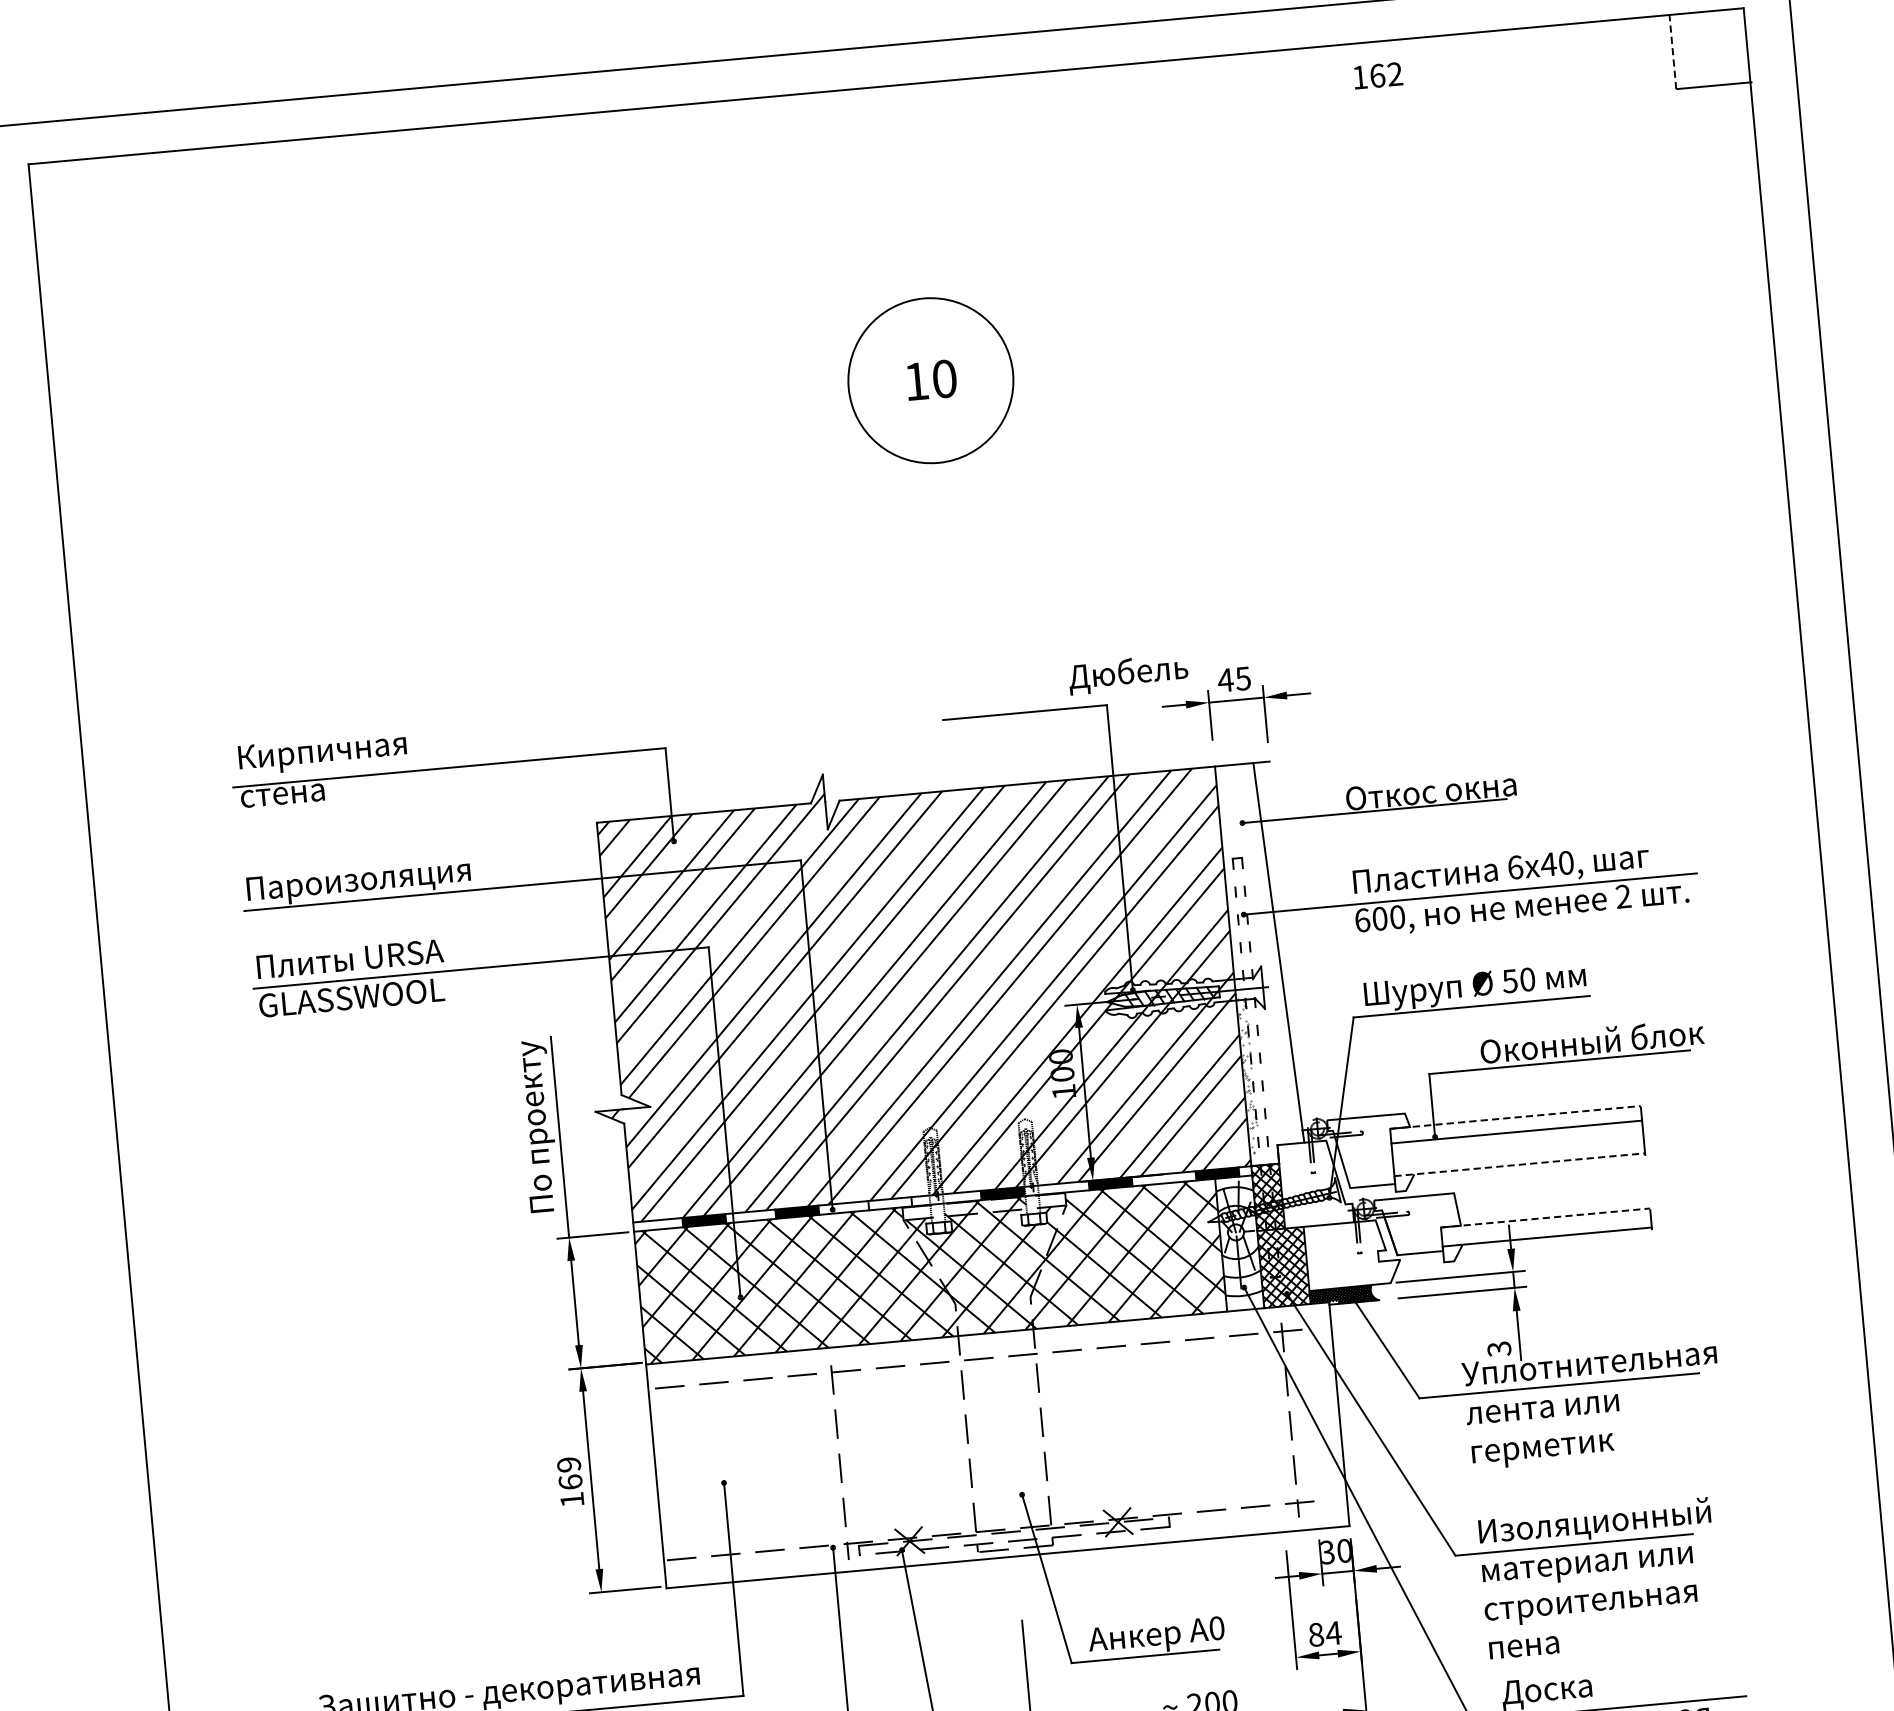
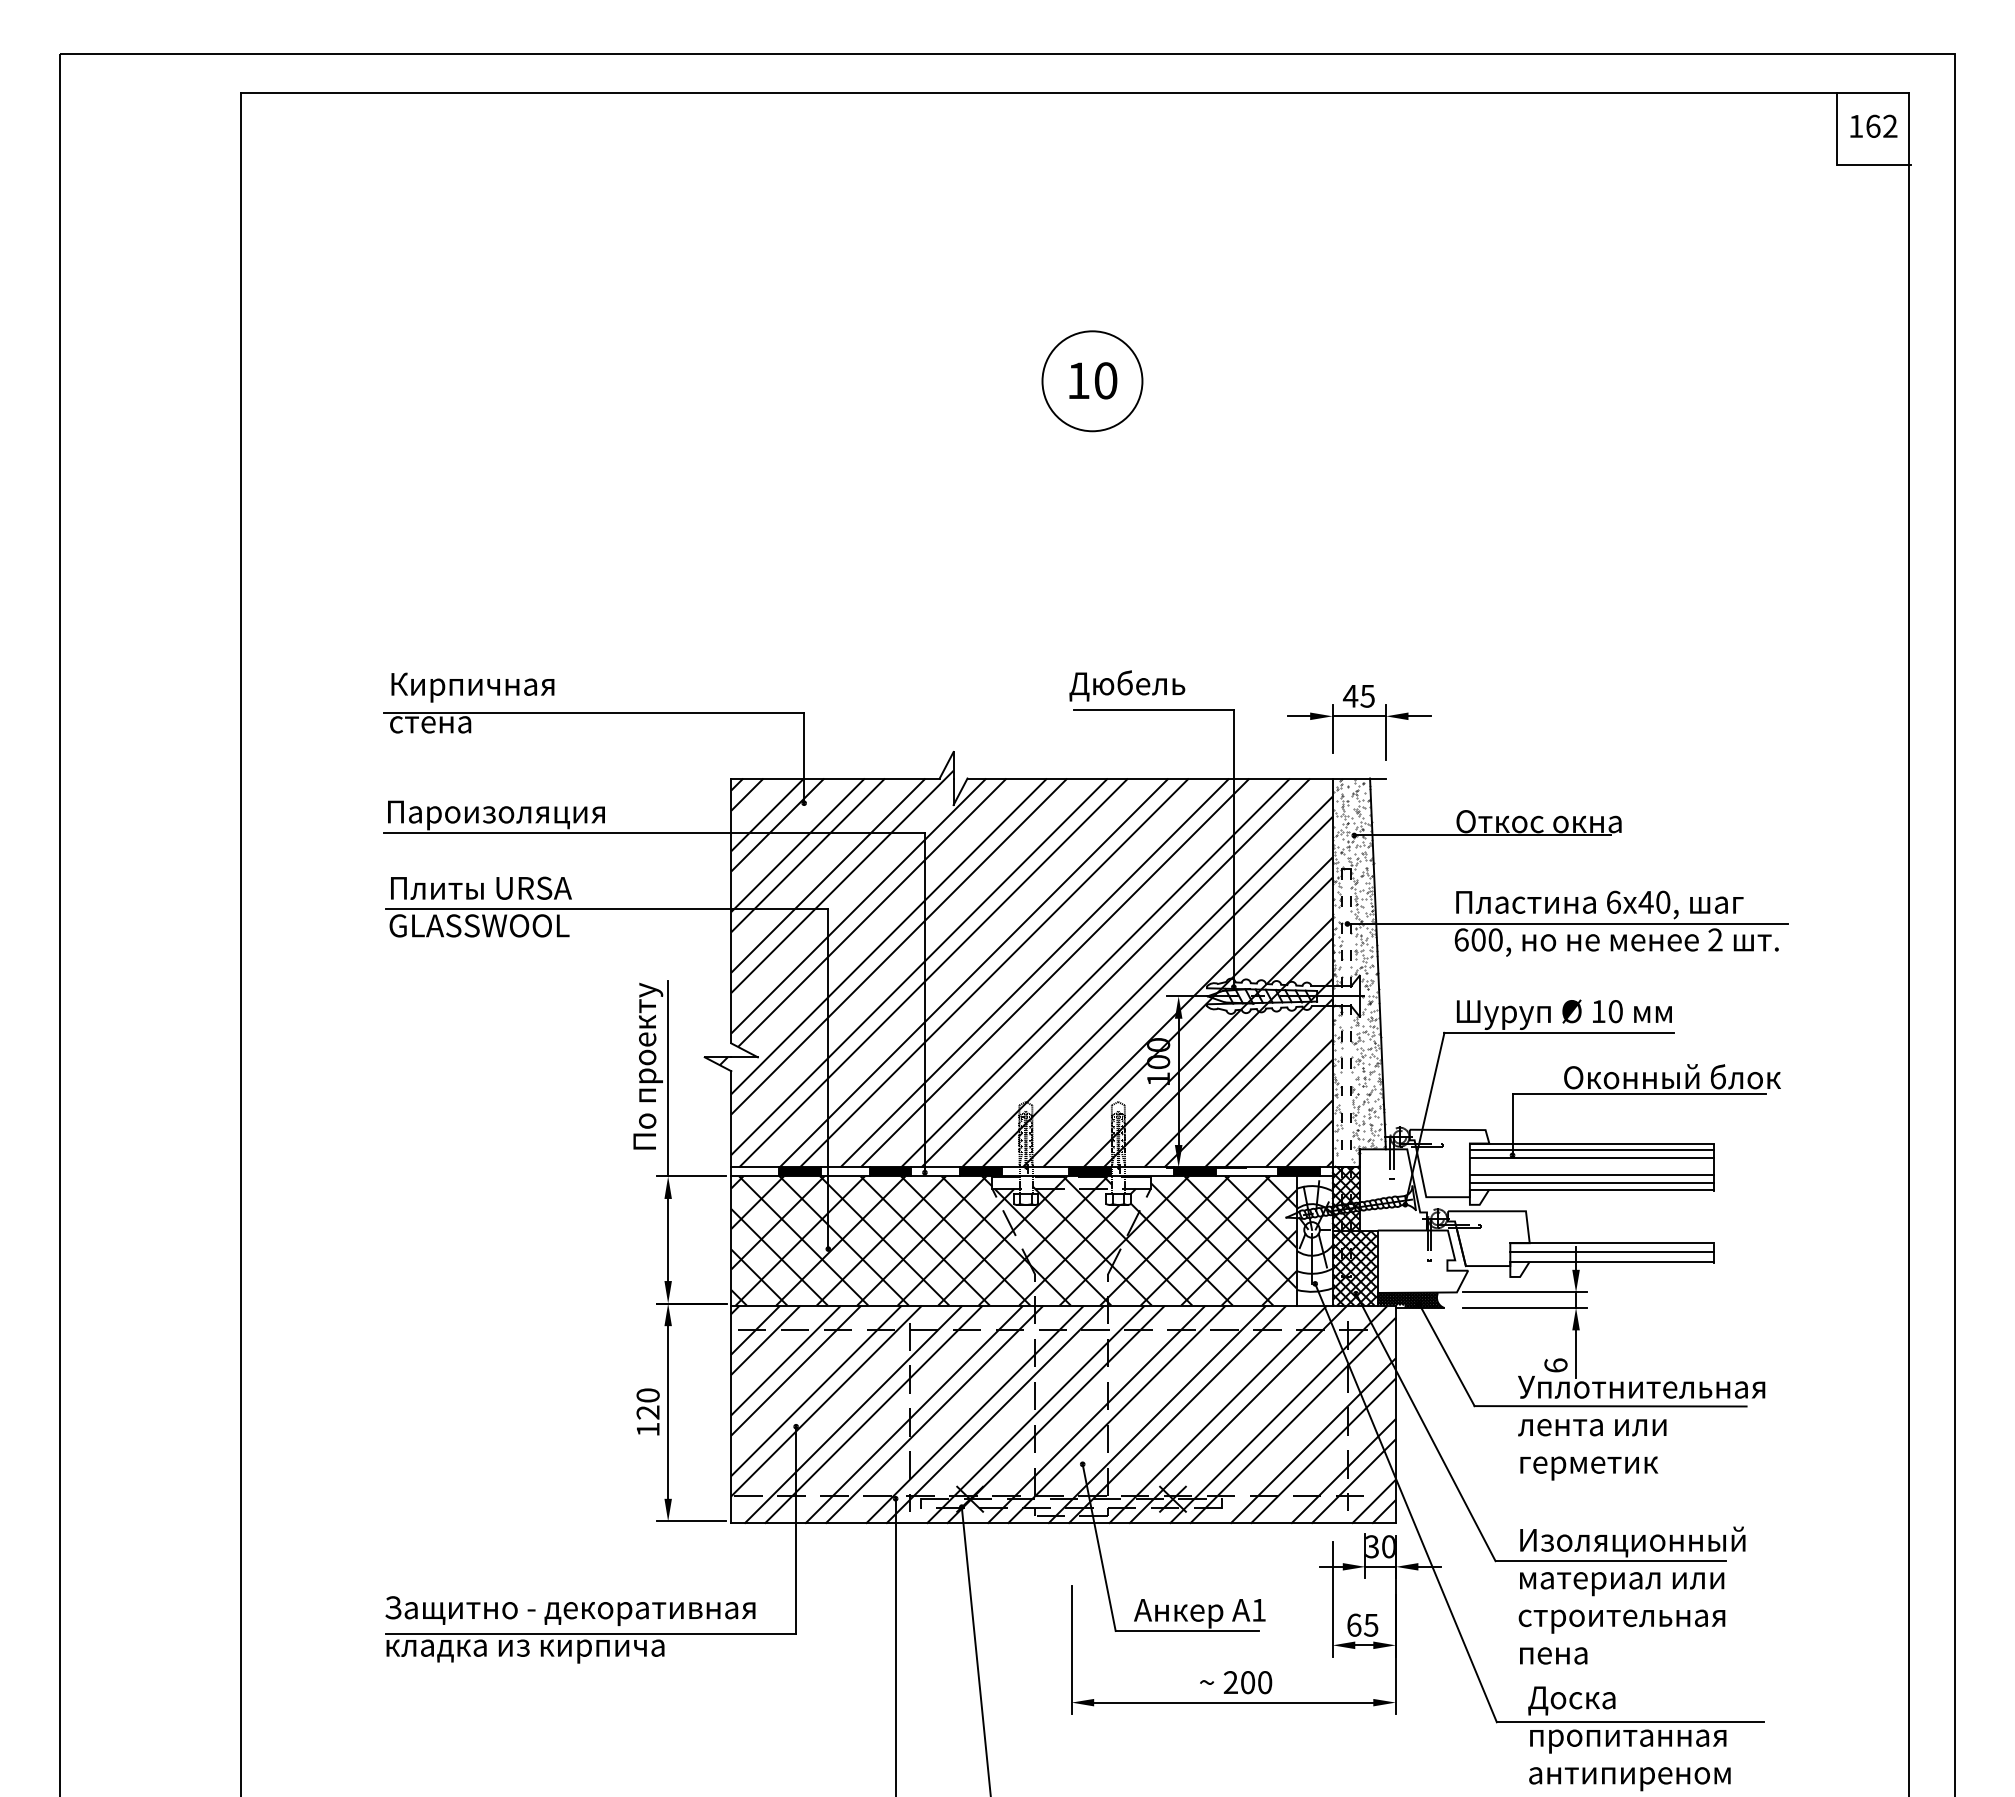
line: (1673, 51) -> (1837, 128), dashed -> solid
text: (1377, 74) -> (1873, 125), moved
circle: (930, 380) -> (1092, 381), size x0.62
text: (1128, 673) -> (1127, 685), moved
hatch: (1259, 962) -> (1358, 971), added
text: (1509, 981) -> (1598, 1011), 50 -> 10
line: (1515, 1117) -> (1591, 1143), dashed -> solid
line: (1515, 1124) -> (1591, 1150), added
line: (1518, 1150) -> (1591, 1175), added
line: (1518, 1157) -> (1591, 1182), added
line: (1519, 1164) -> (1591, 1189), dashed -> solid
fill: (889, 1203) -> (980, 1171), added
line: (1546, 1218) -> (1612, 1243), dashed -> solid
line: (1545, 1227) -> (1611, 1252), added
text: (1498, 1349) -> (1555, 1365), 3 -> 6
hatch: (997, 1445) -> (1063, 1414), added
text: (569, 1473) -> (647, 1403), 169 -> 120
text: (1217, 1627) -> (1259, 1609), 0 -> 1
text: (1324, 1633) -> (1362, 1624), 84 -> 65

